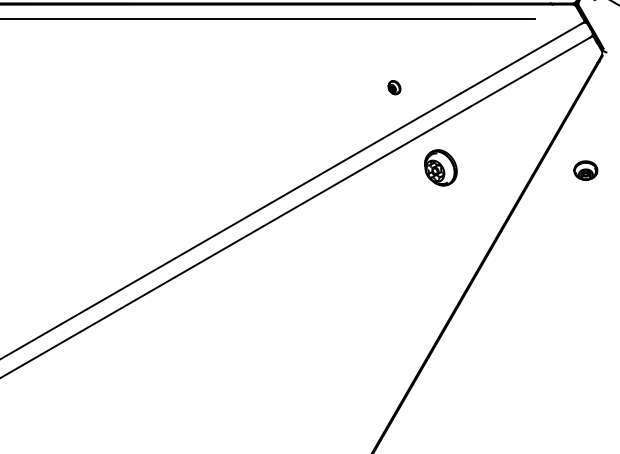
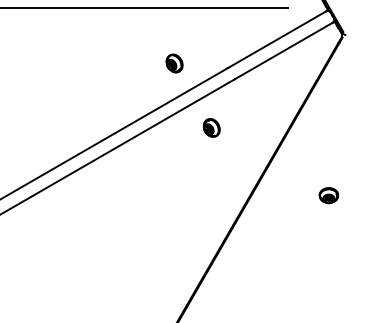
part: (394, 87) -> (174, 63), size x1.67
part: (440, 167) -> (211, 127), size x0.62
part: (585, 170) -> (328, 195), moved

